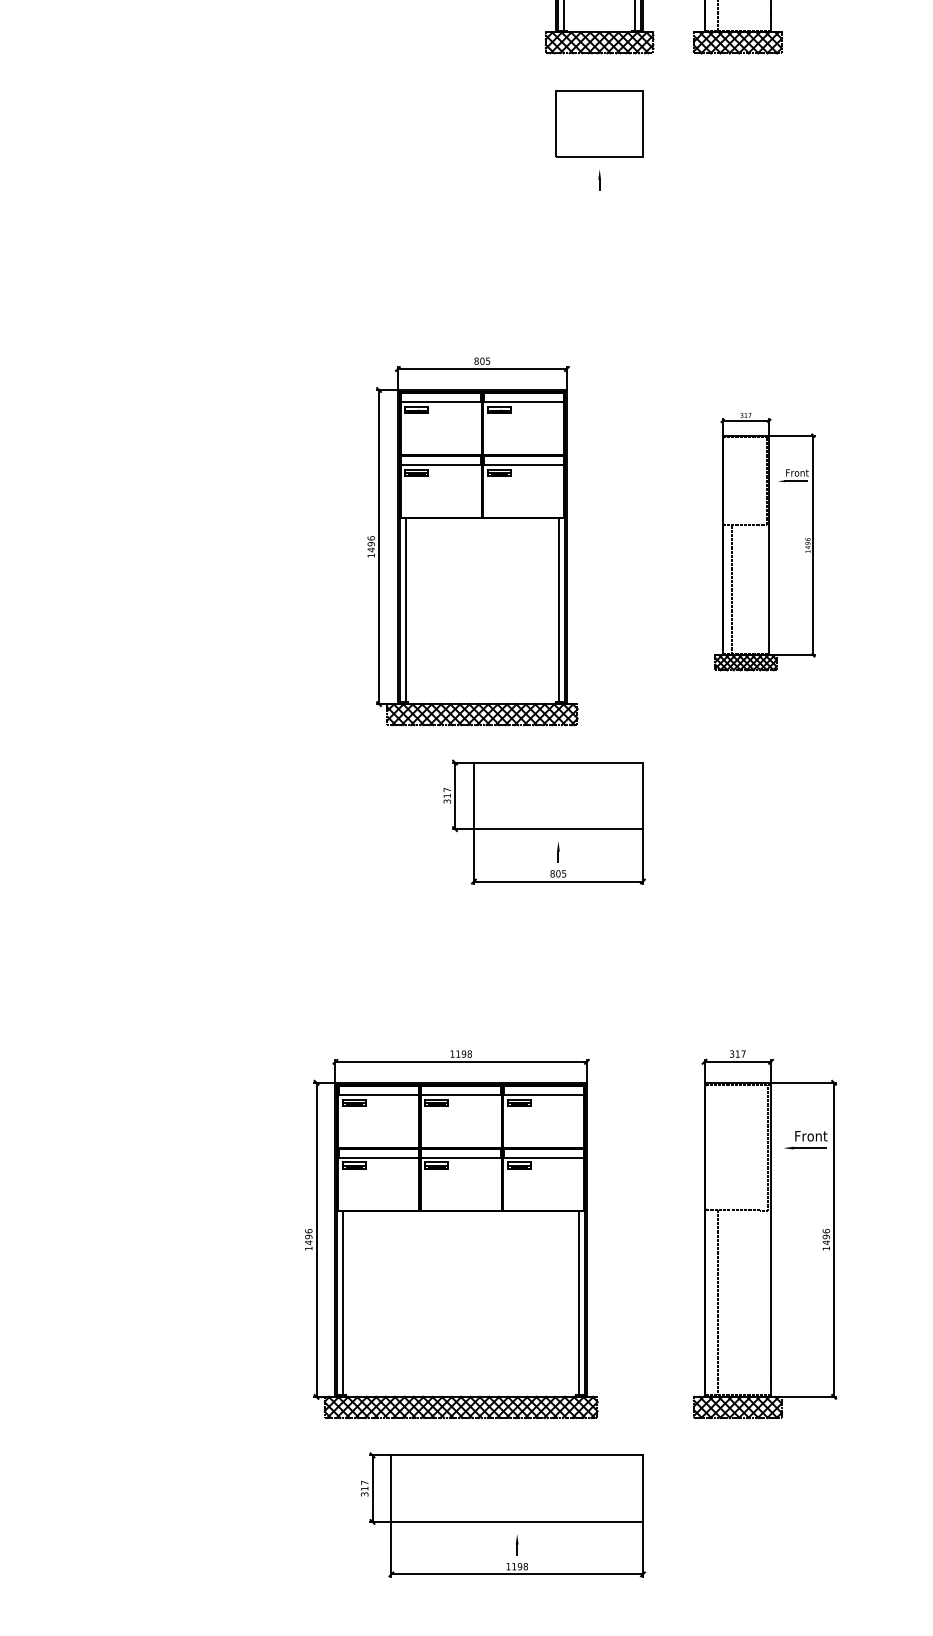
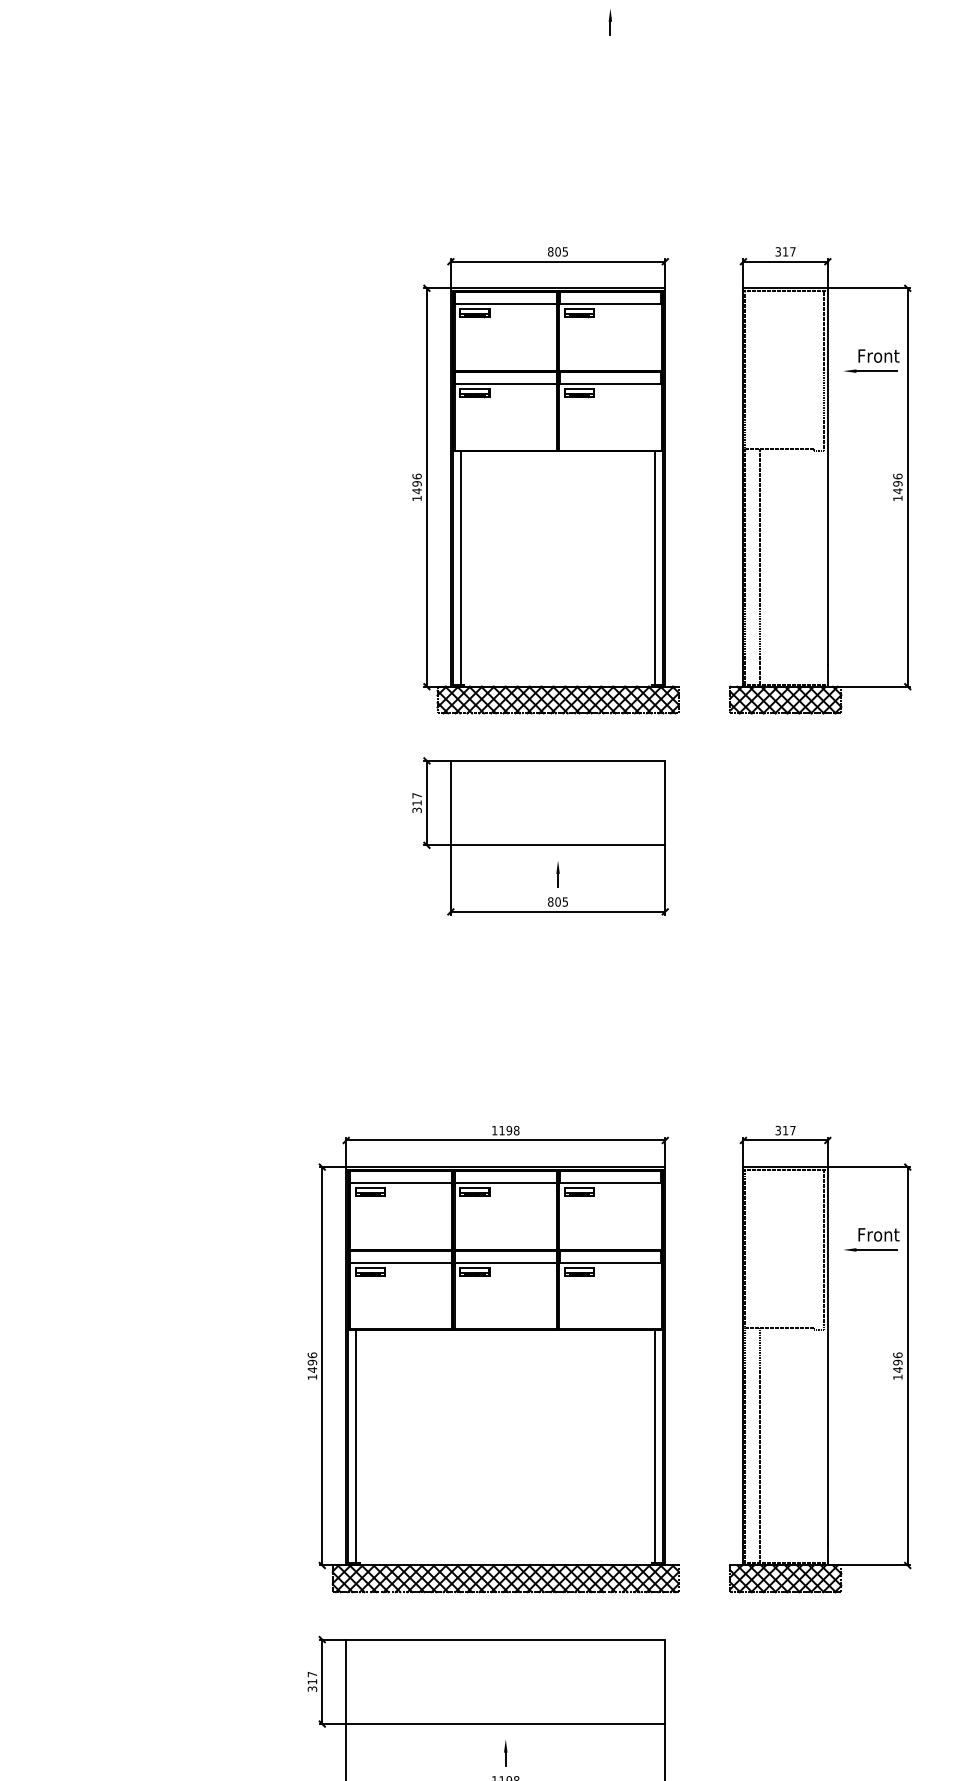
part: (472, 541) -> (545, 480), moved
part: (764, 541) -> (819, 480), size x1.43
part: (451, 1234) -> (493, 1359), moved

